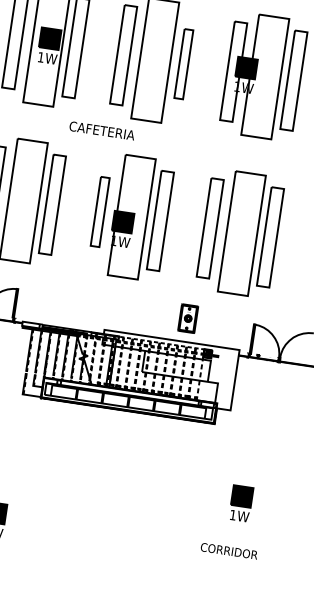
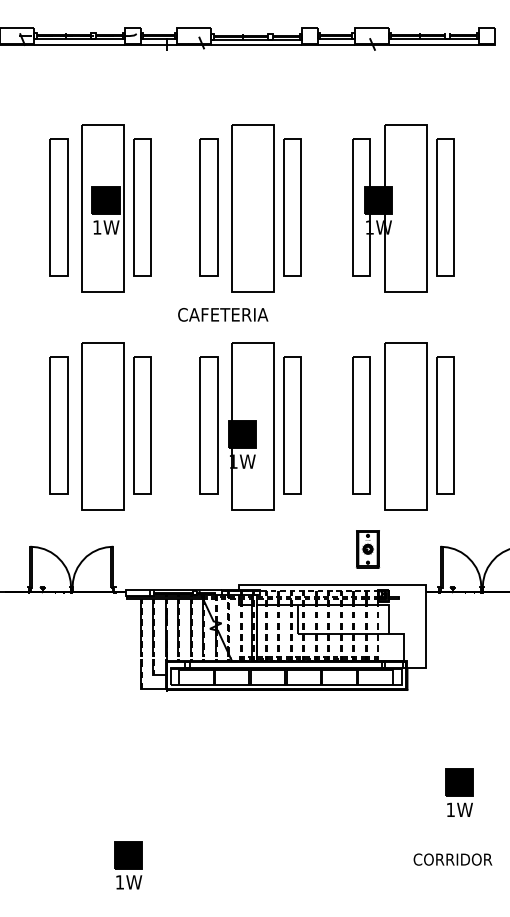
part: (183, 64) -> (292, 207), size x1.43
text: (102, 130) -> (223, 314), moved
part: (99, 212) -> (208, 425), size x1.43
part: (188, 318) -> (368, 549), moved

